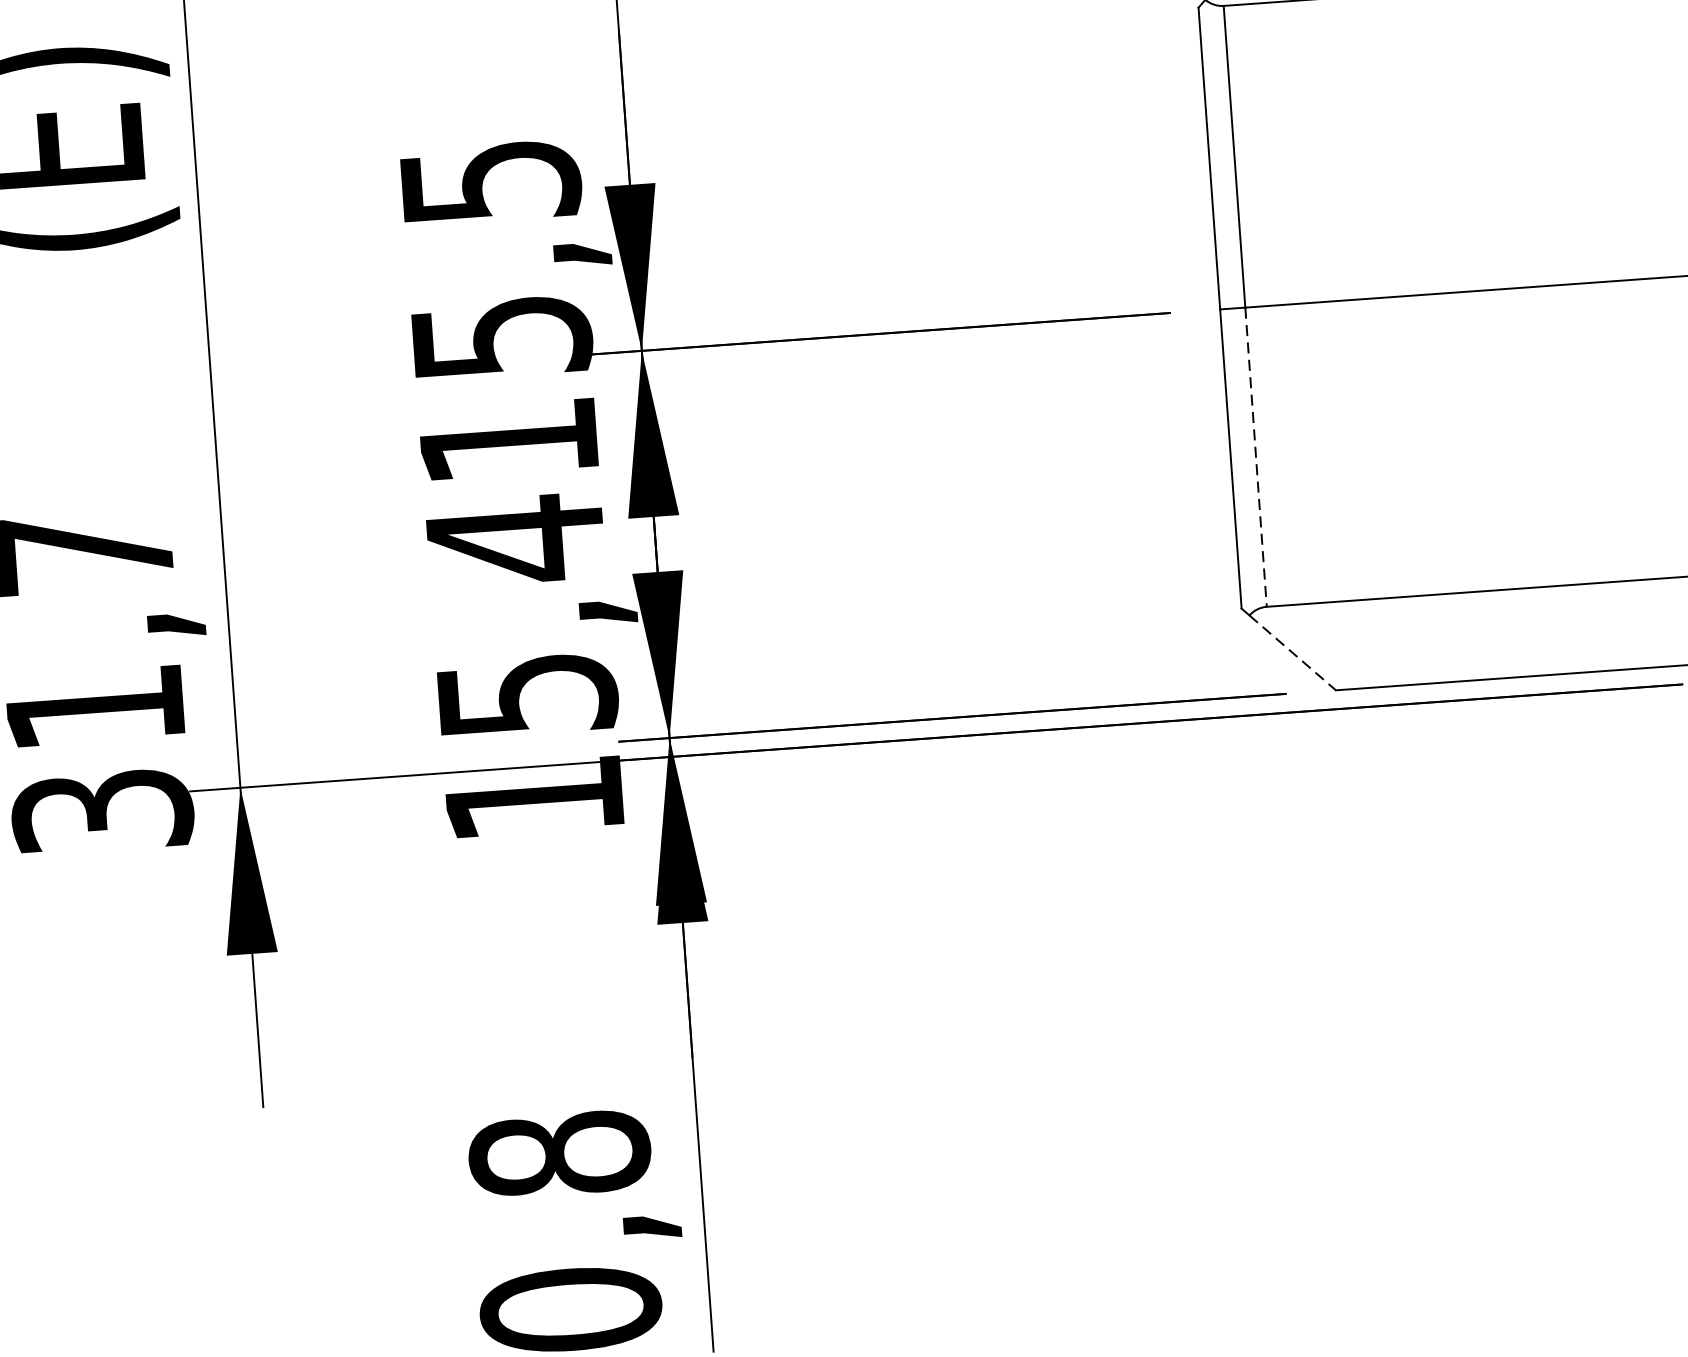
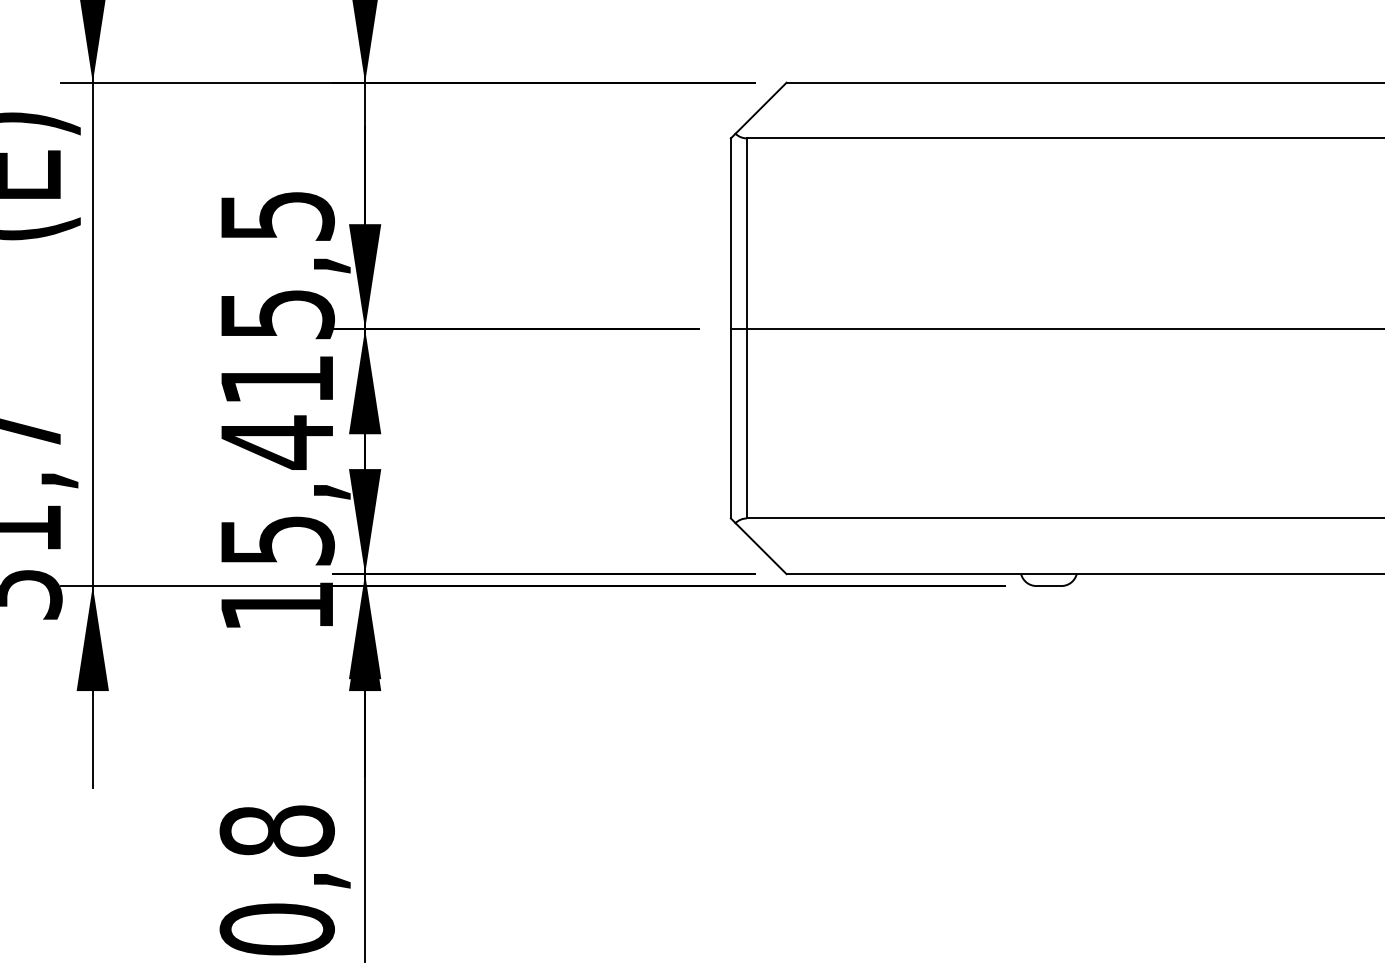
line: (1255, 456) -> (746, 423), dashed -> solid
line: (1293, 652) -> (761, 548), dashed -> solid

